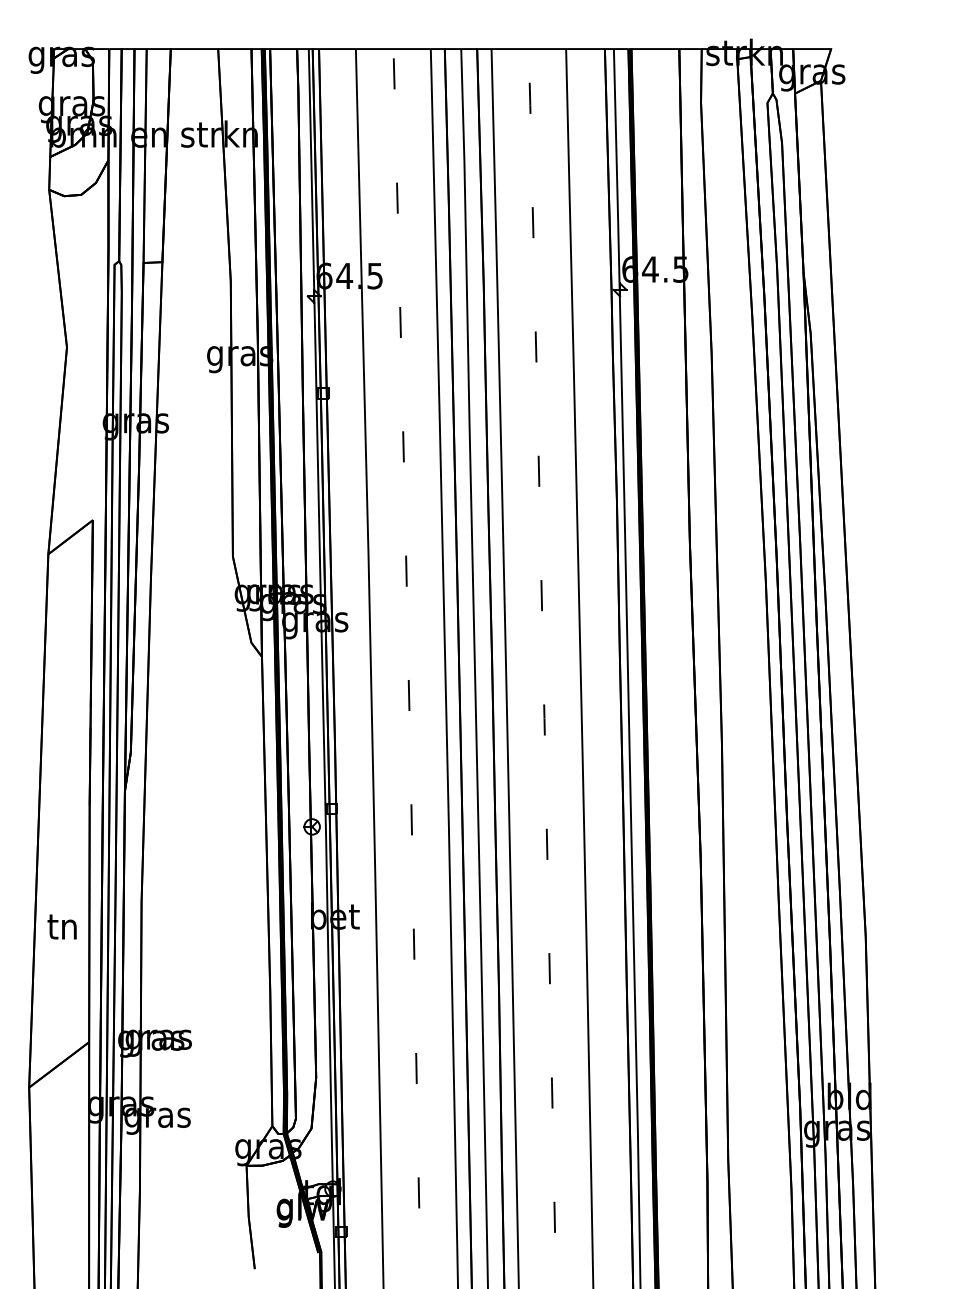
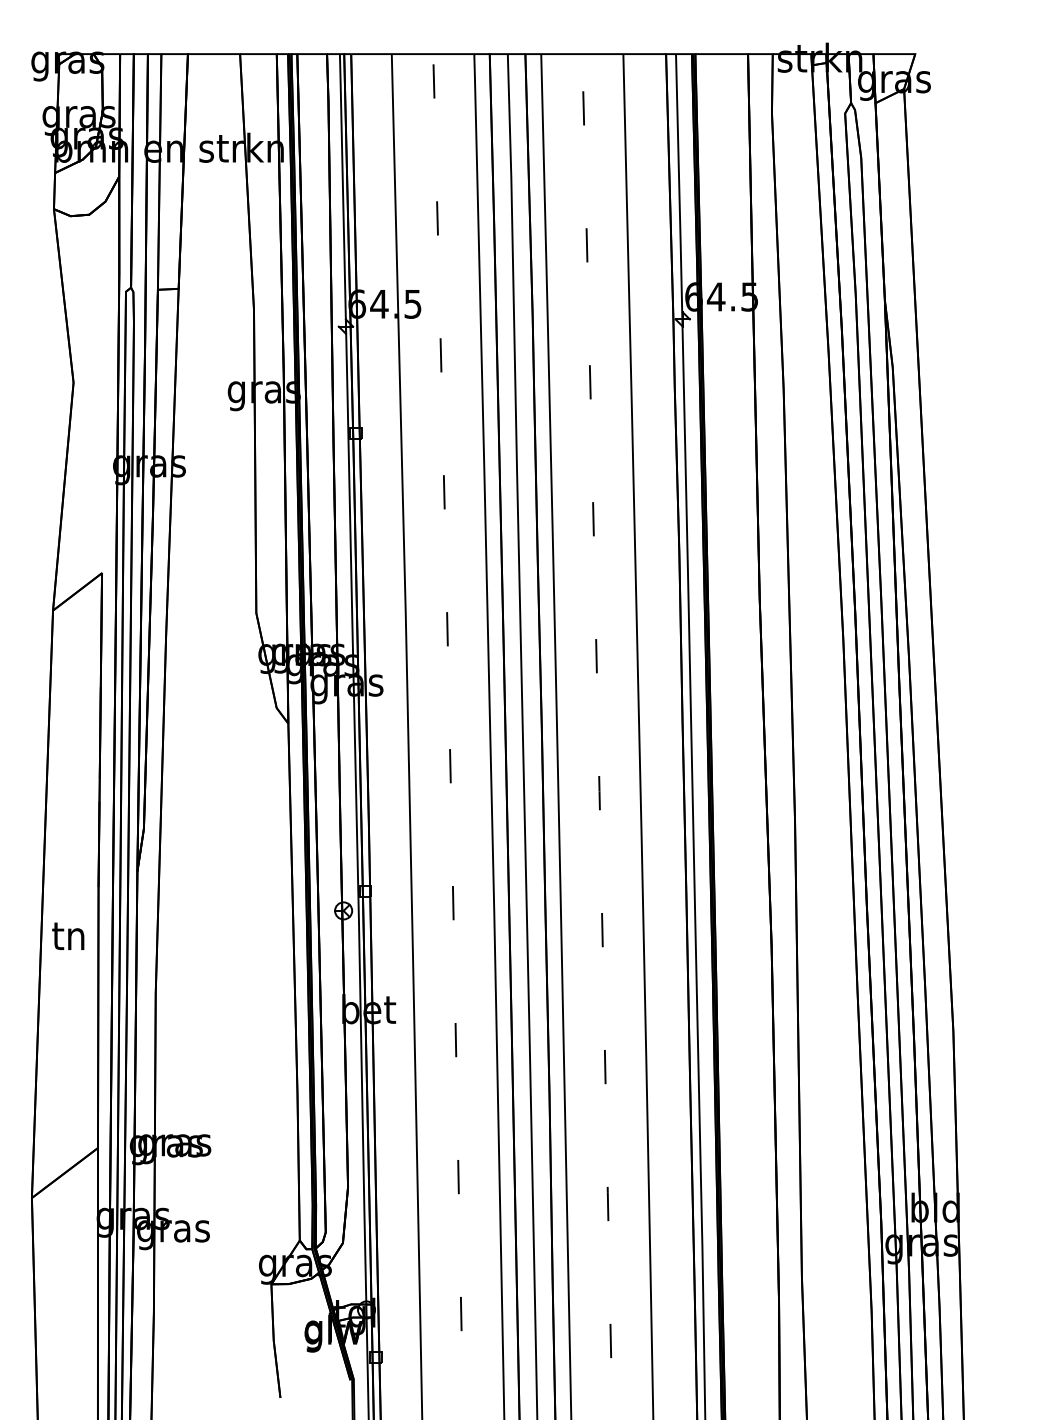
text: (61, 926) -> (67, 935), moved

